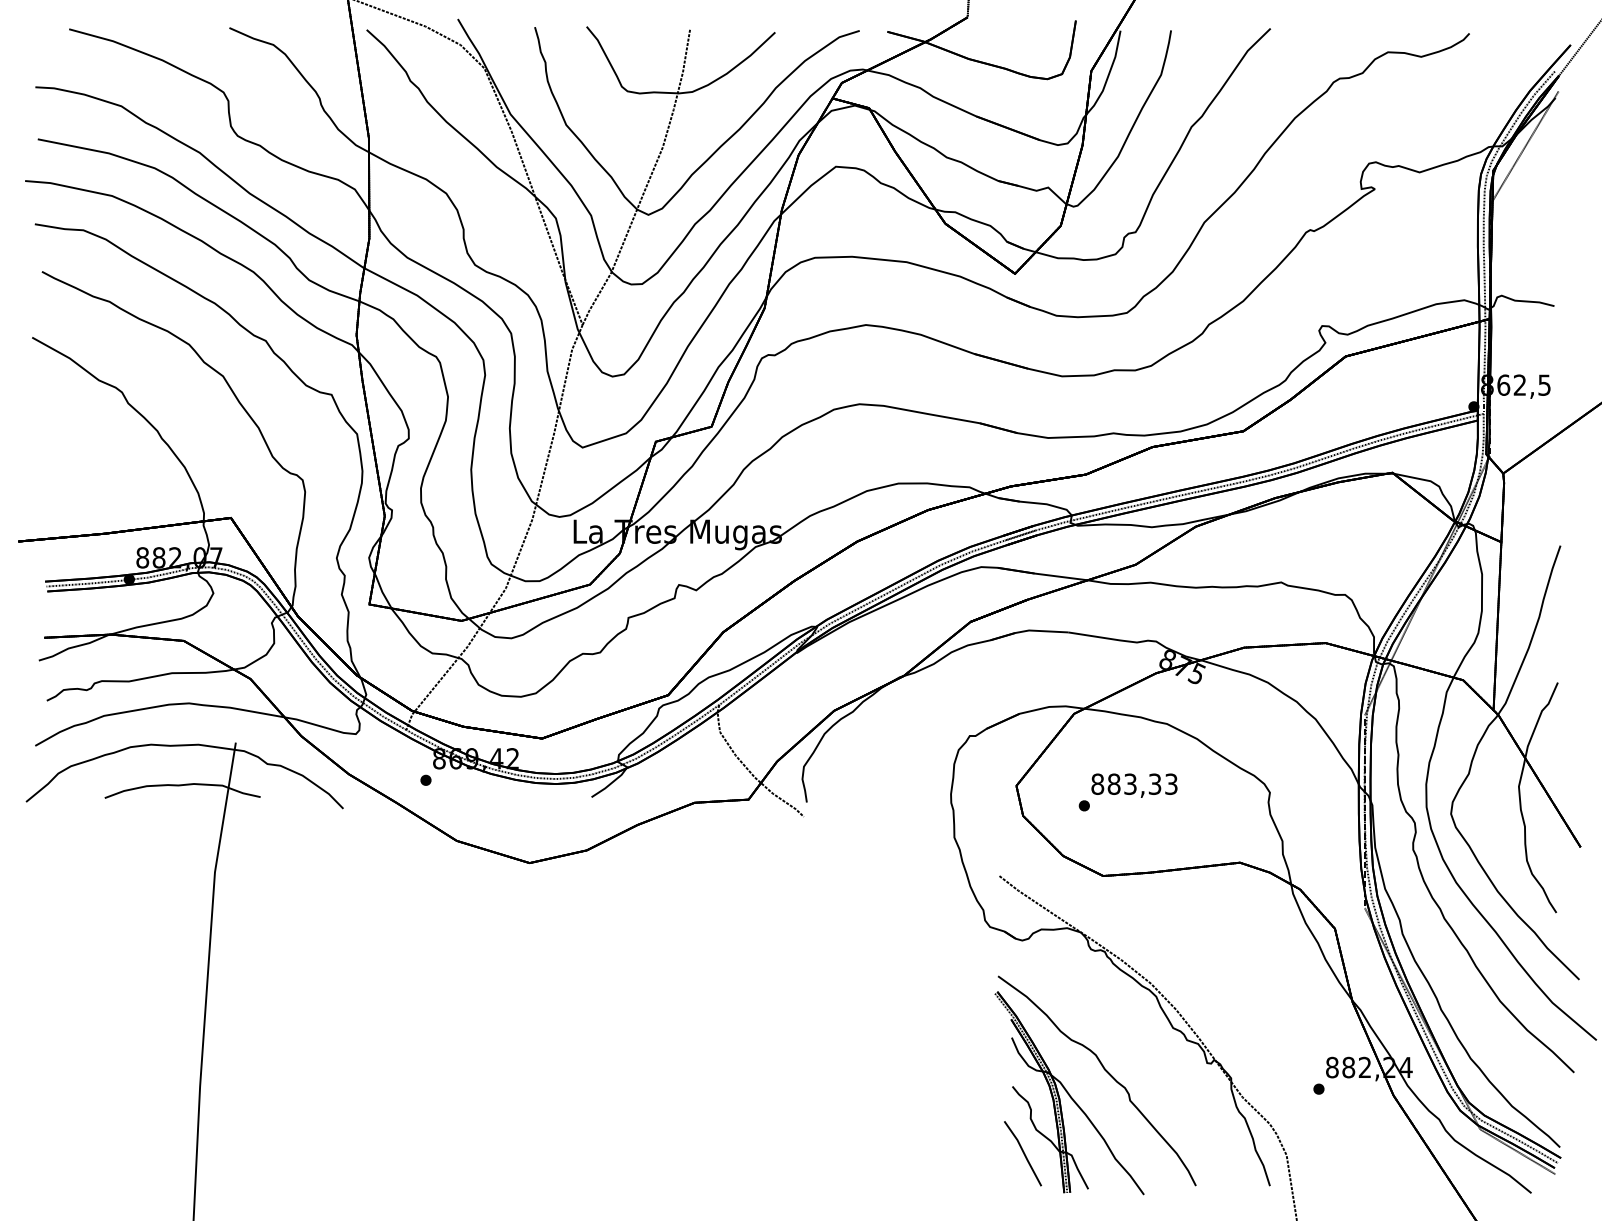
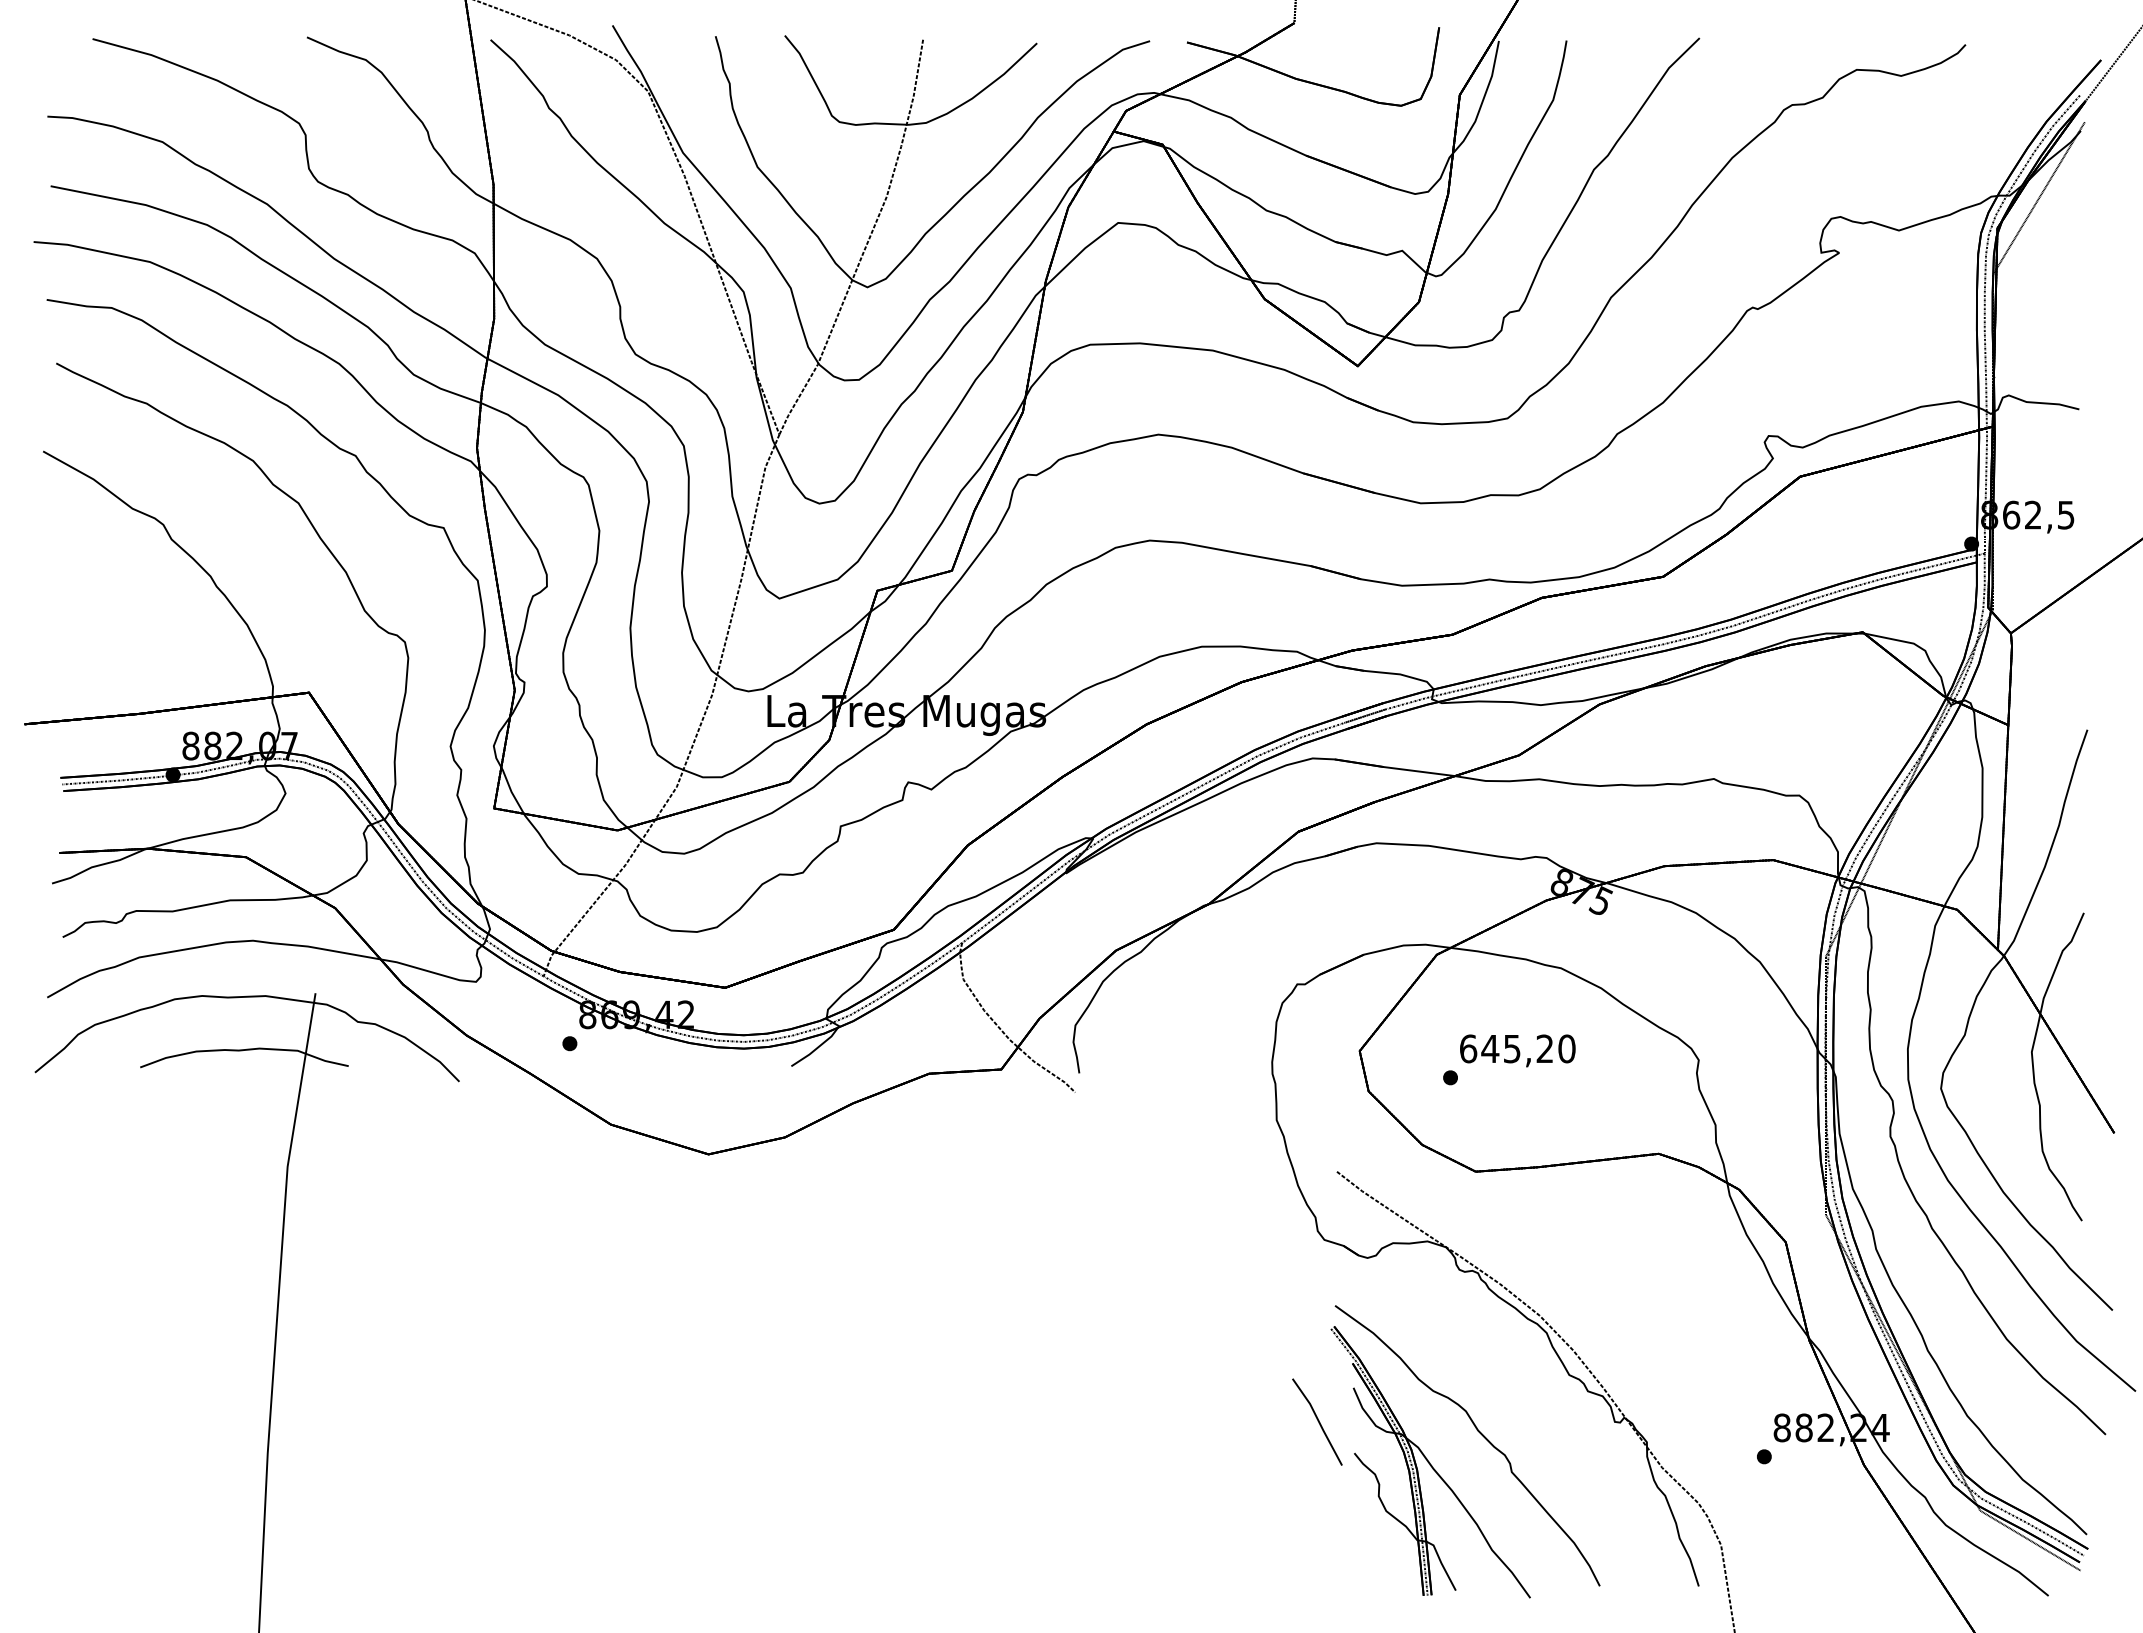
text: (1134, 783) -> (1517, 1048), 883,33 -> 645,20
line: (1023, 1153) -> (1317, 1421), moved

